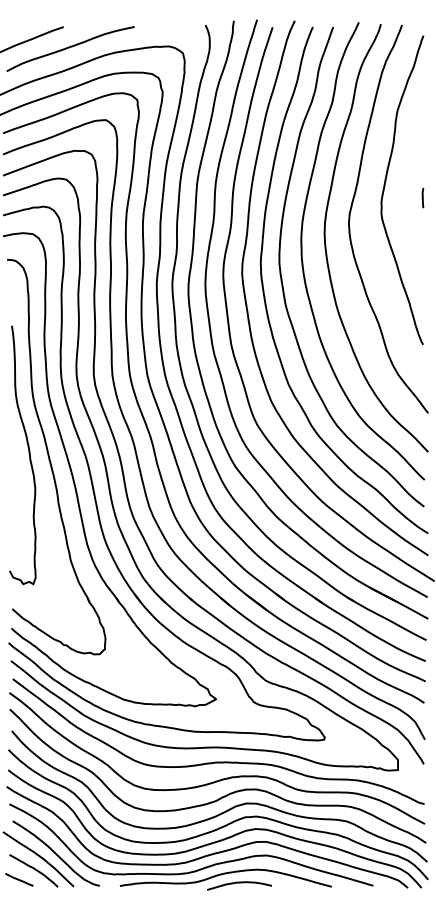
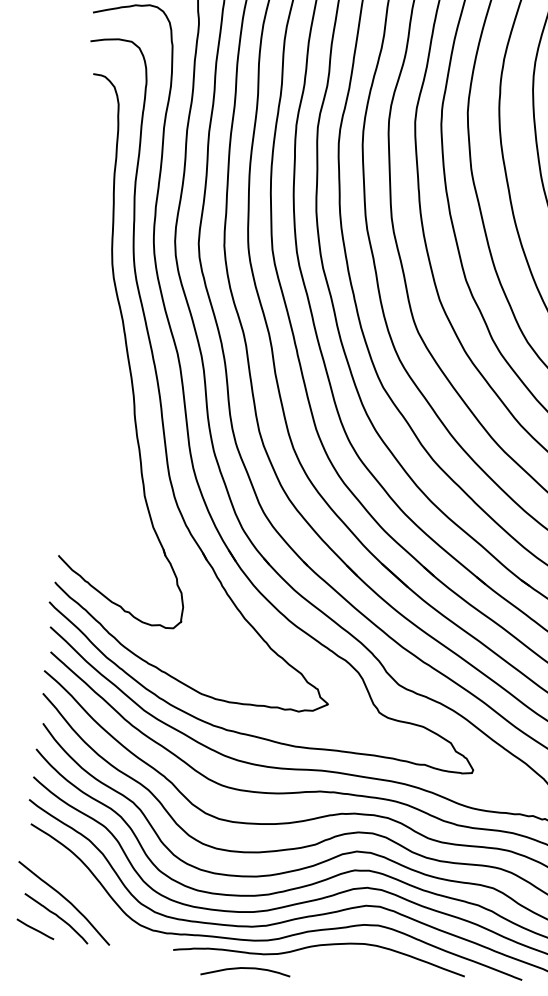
curve: (28, 453) -> (99, 343), removed
curve: (55, 853) -> (88, 897), removed
curve: (239, 883) -> (245, 969), moved

